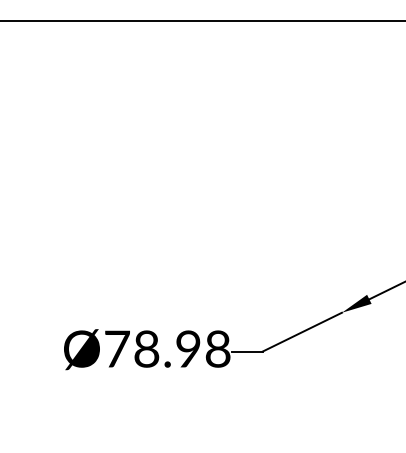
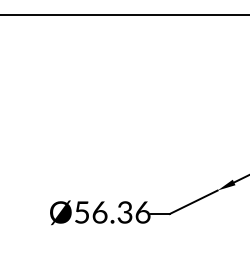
text: (167, 349) -> (112, 212), Ø78.98 -> Ø56.36

